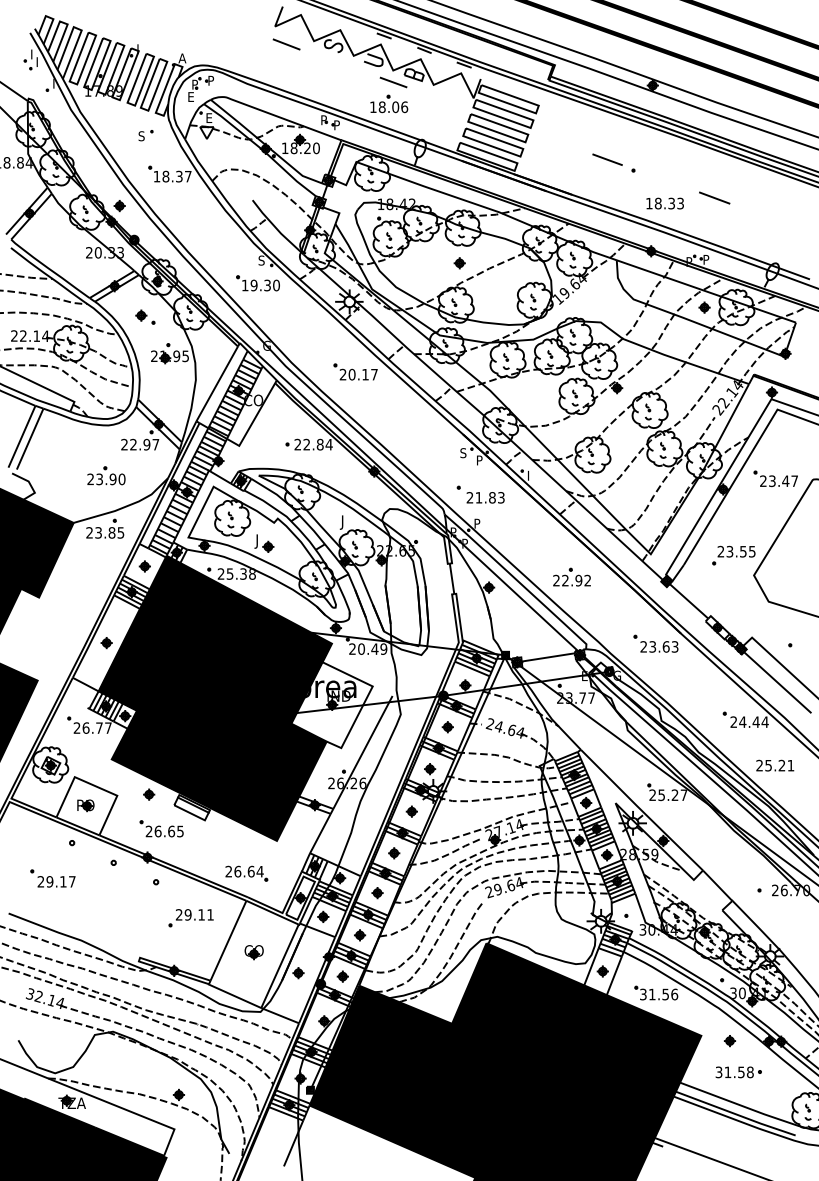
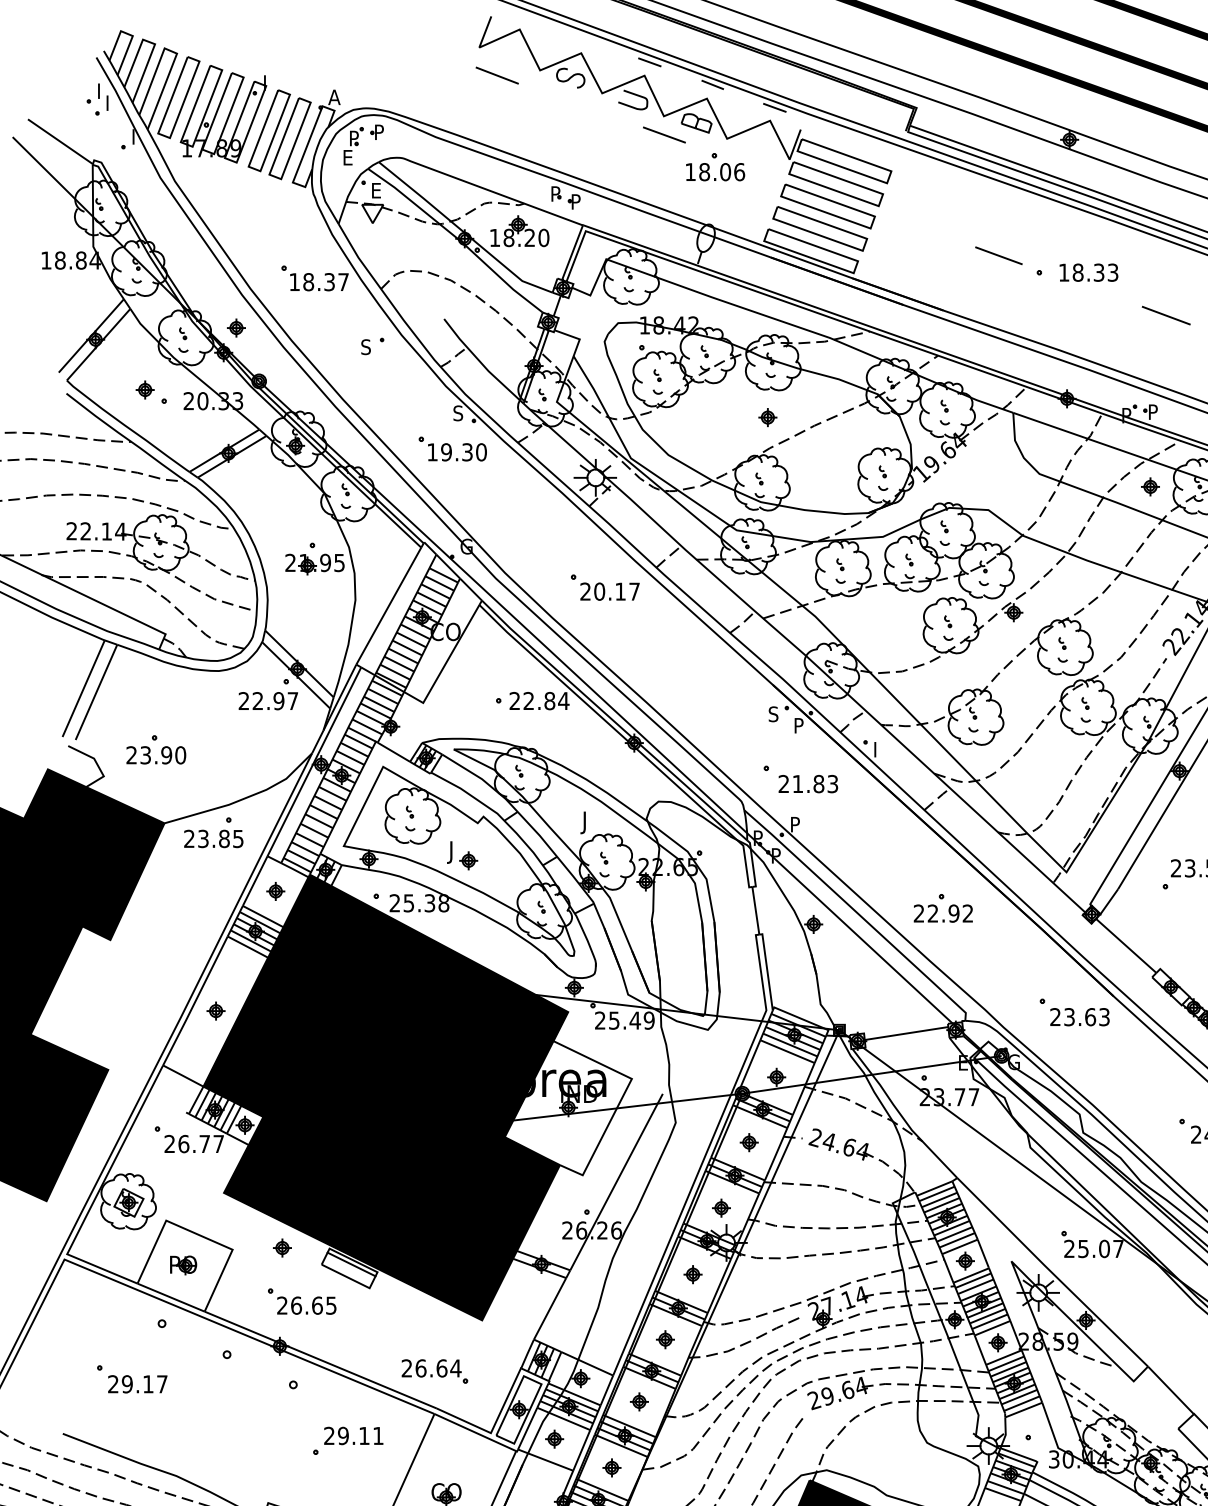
part: (389, 103) -> (715, 166), moved
part: (145, 135) -> (372, 346), moved
text: (664, 203) -> (1087, 272), moved
part: (145, 316) -> (151, 391), moved
part: (106, 475) -> (156, 749), moved
text: (361, 648) -> (614, 1019), 20.49 -> 25.49
text: (674, 795) -> (1103, 1249), 25.27 -> 25.07

